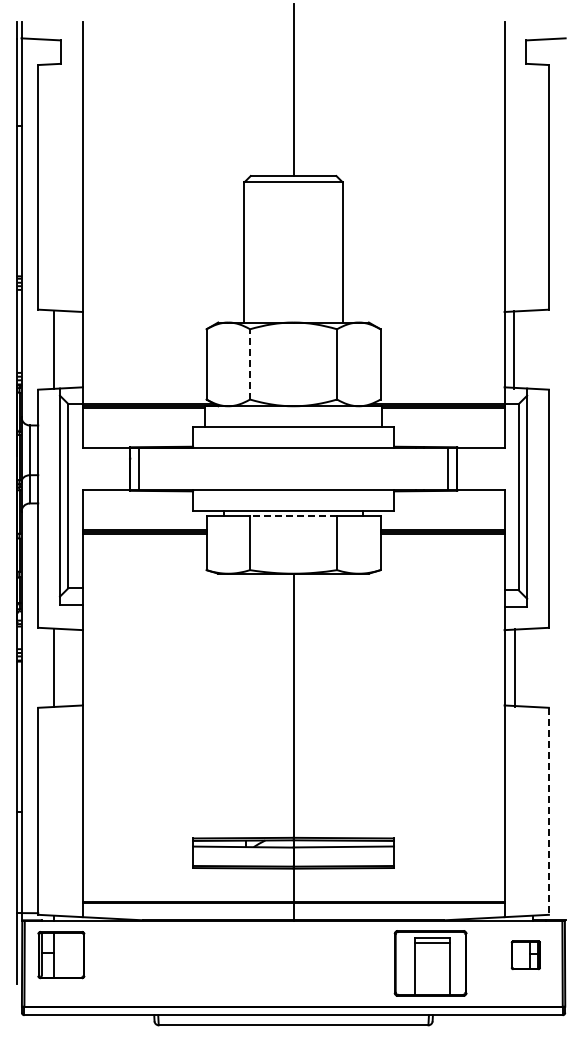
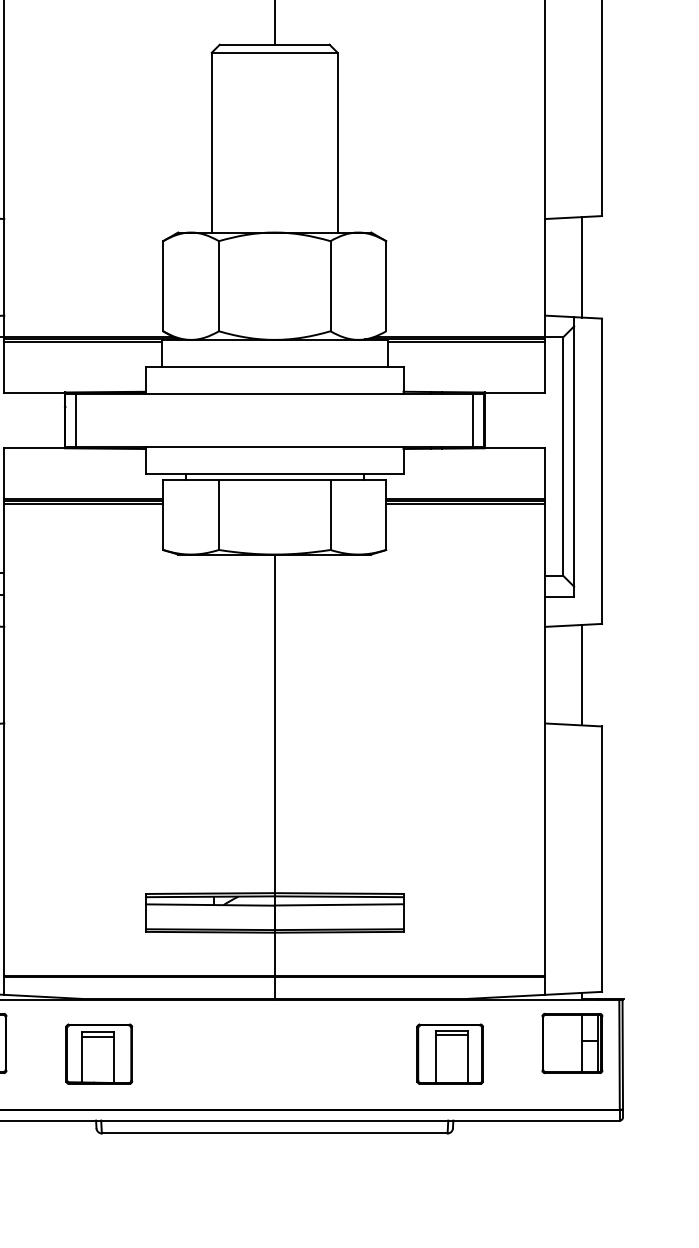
line: (514, 349) -> (582, 267), moved
line: (250, 363) -> (219, 285), dashed -> solid
line: (293, 515) -> (274, 479), dashed -> solid
line: (515, 667) -> (582, 674), moved
line: (548, 811) -> (601, 859), dashed -> solid
part: (525, 955) -> (572, 1044), size x1.67
part: (156, 963) -> (98, 1054), added
part: (429, 963) -> (448, 1054), size x0.71

